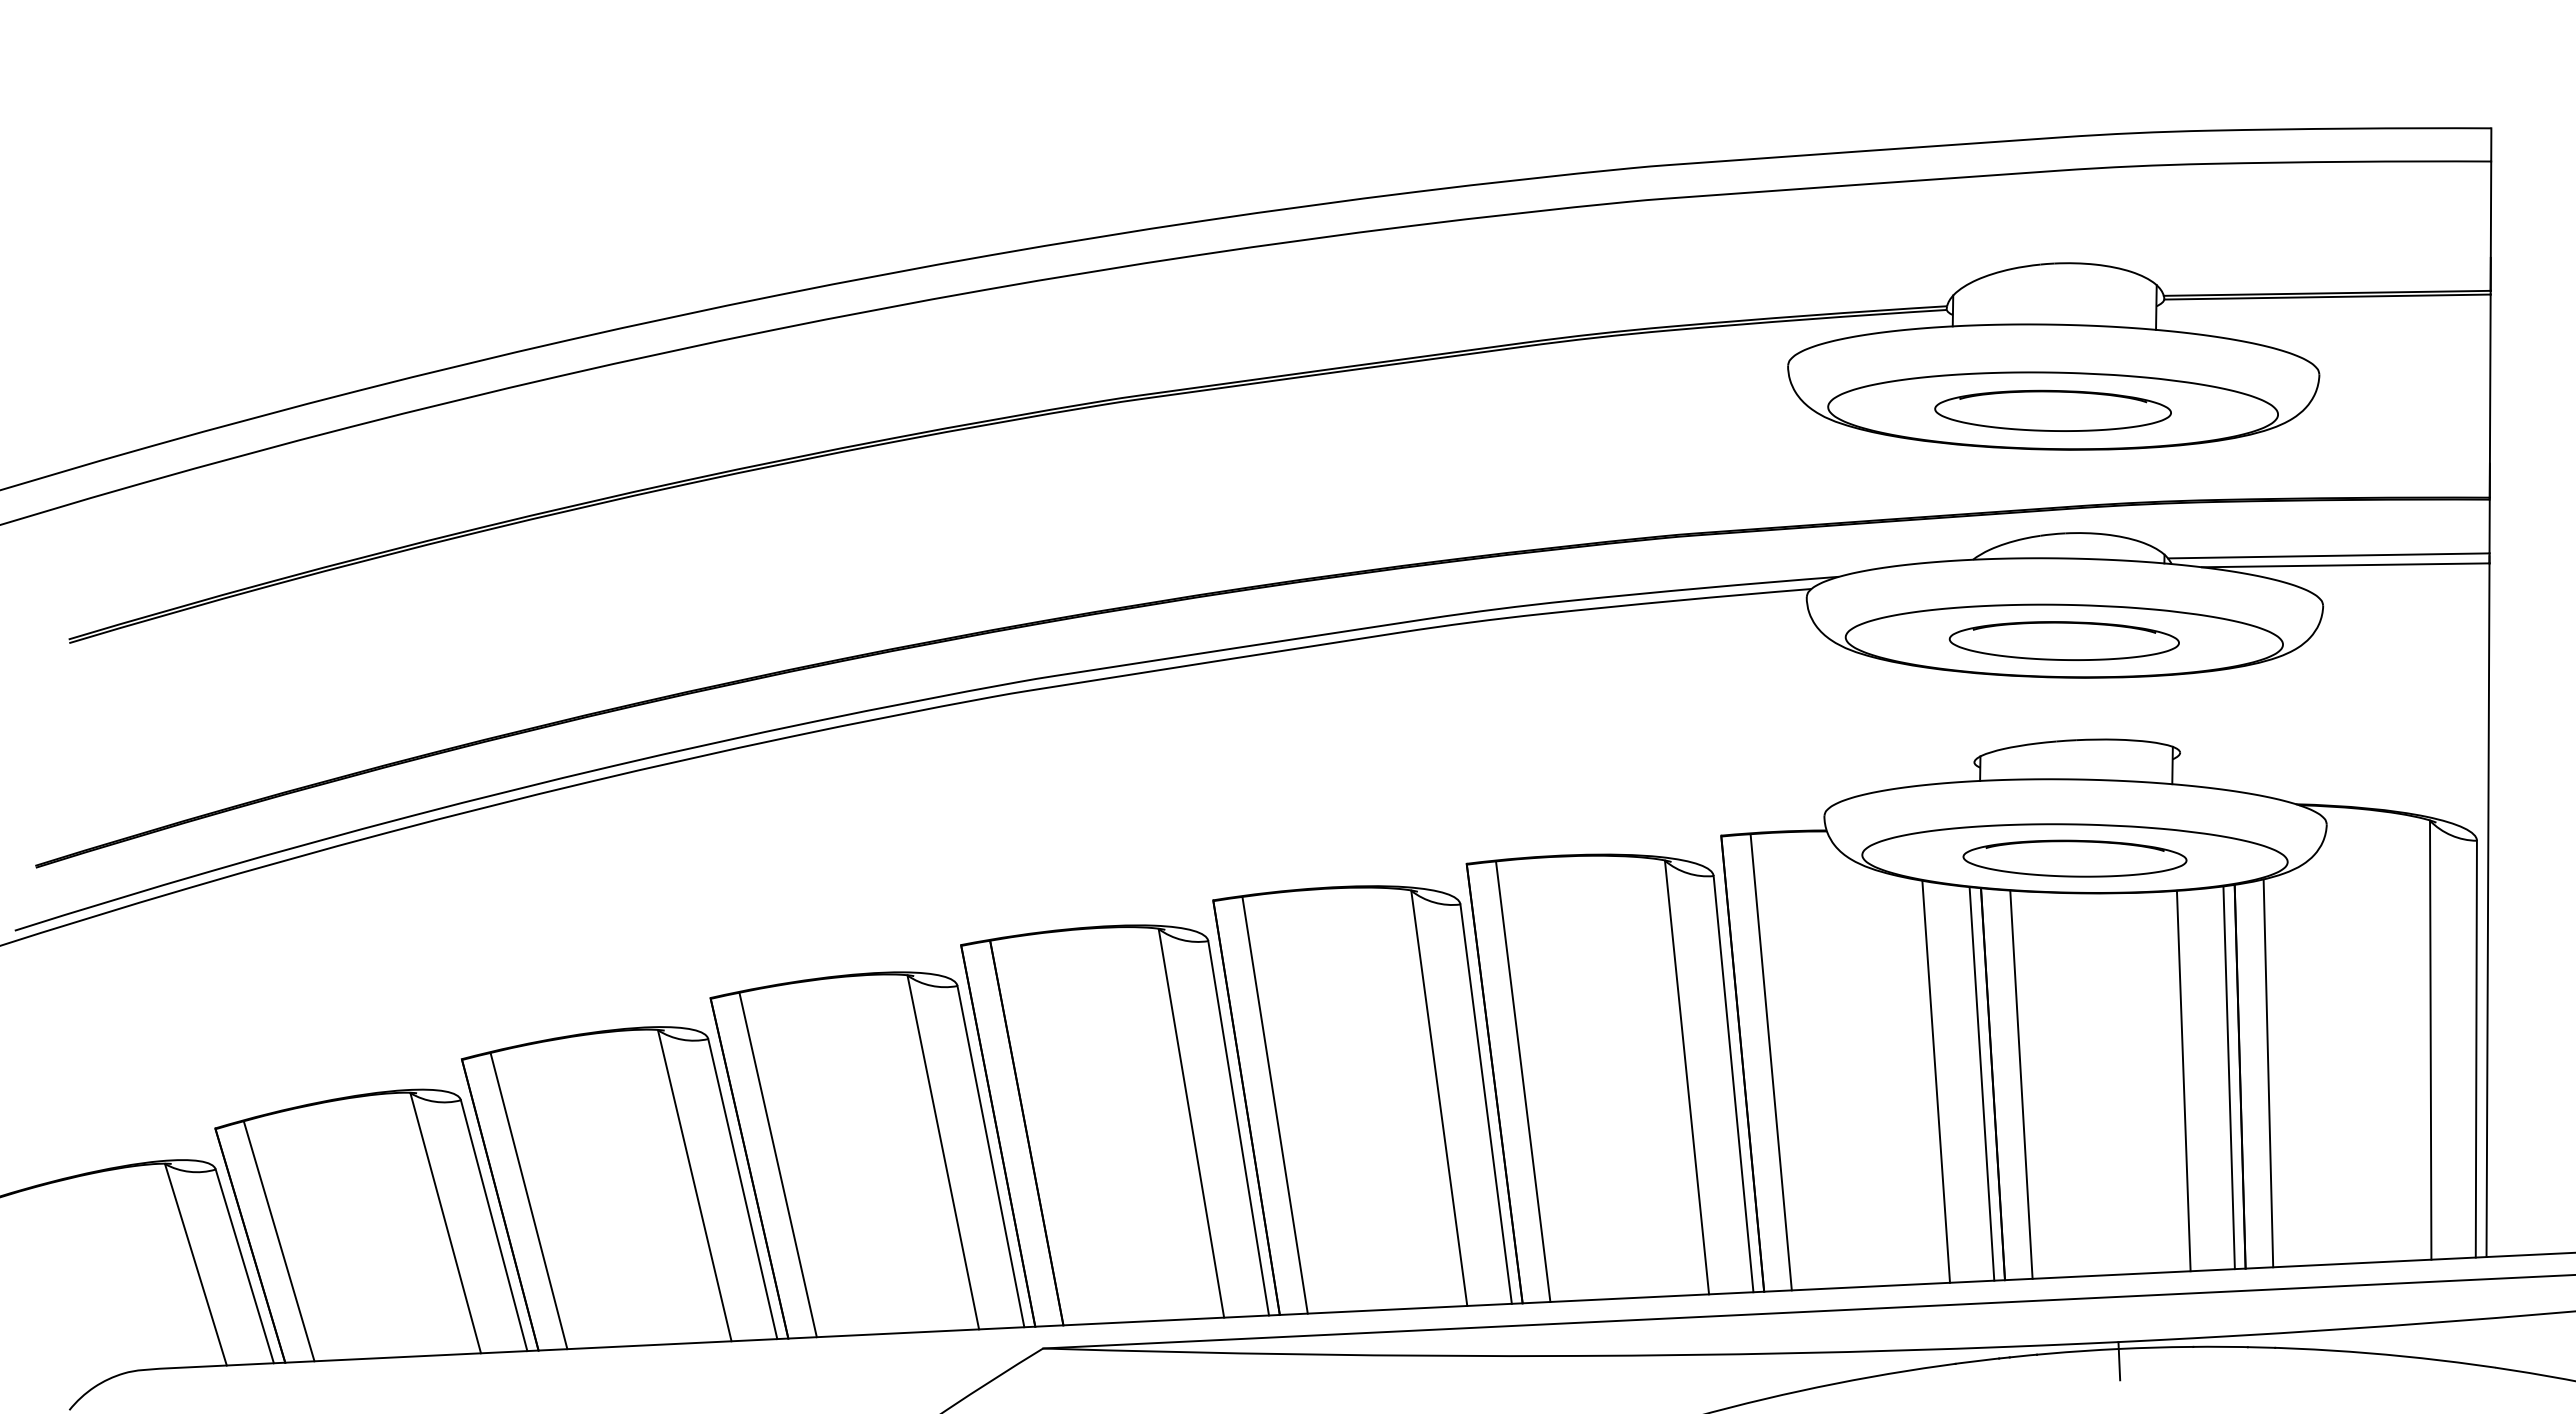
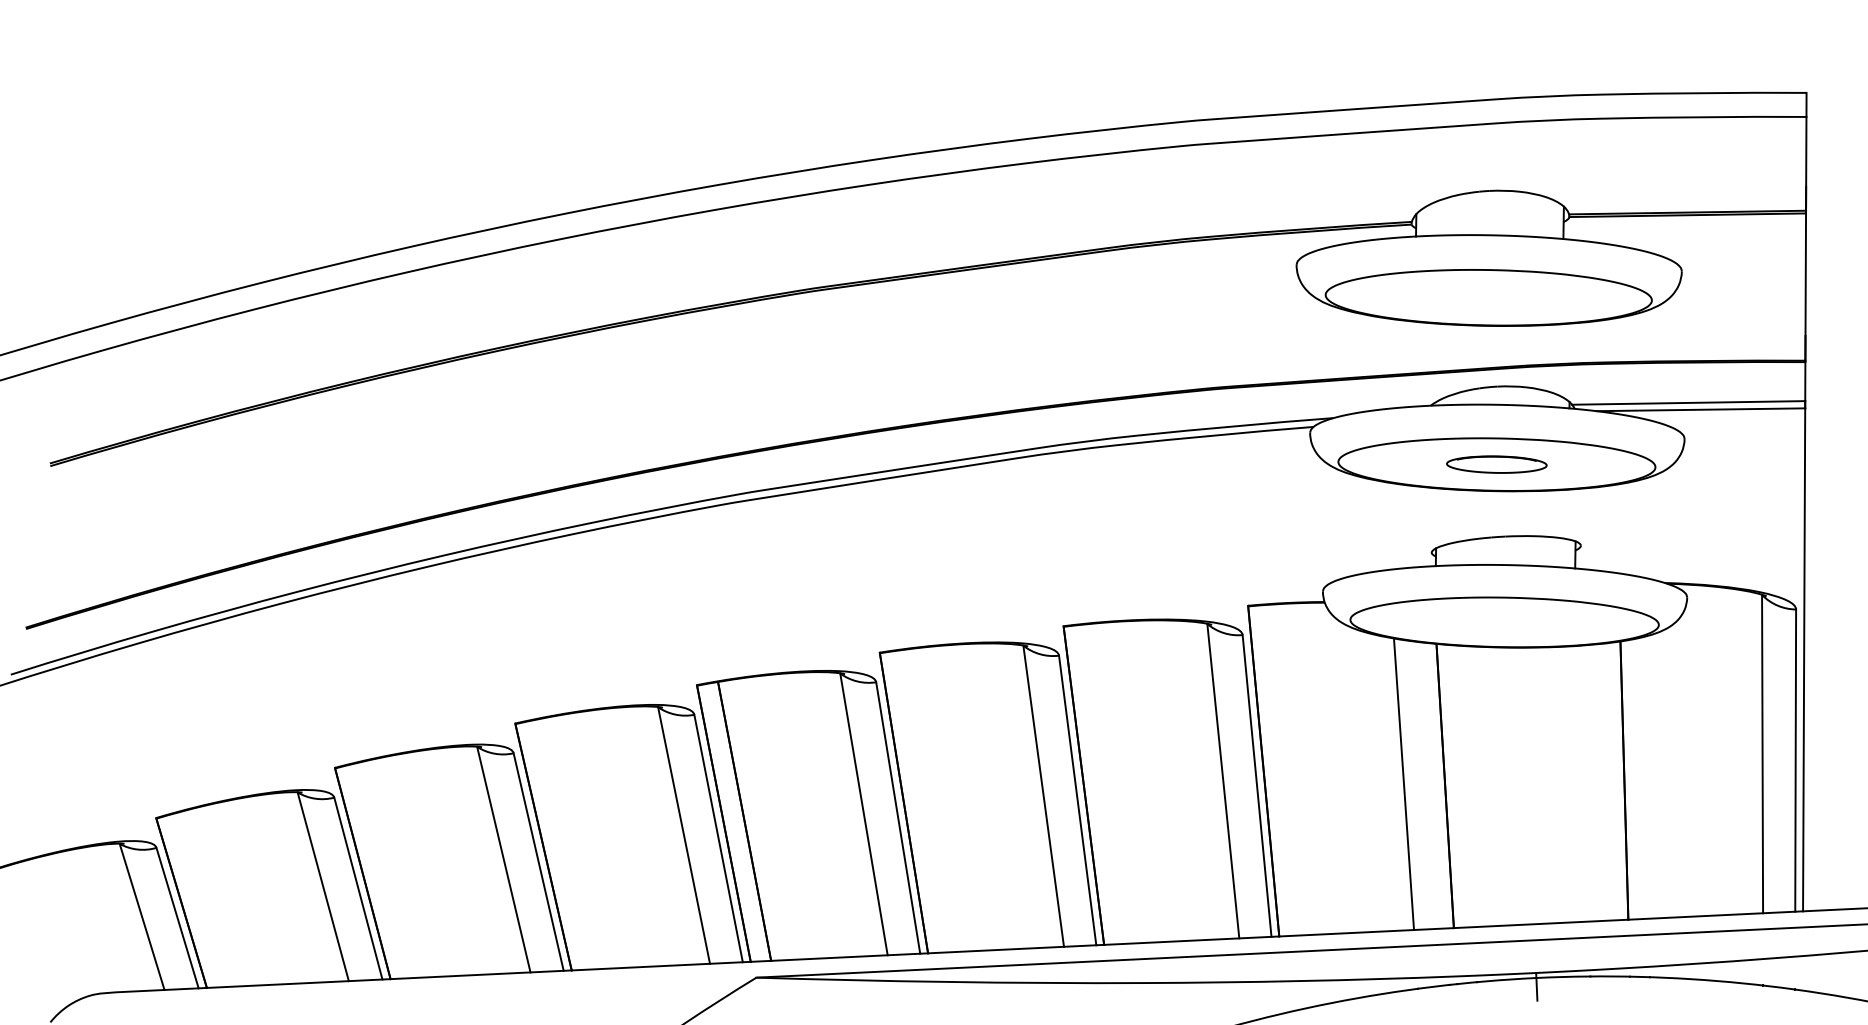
part: (2052, 410) -> (1488, 297), removed
part: (2063, 640) -> (1496, 464), size x0.6
part: (2074, 858) -> (1504, 622), removed
line: (1770, 1062) -> (1283, 770), removed
line: (2268, 1073) -> (1644, 778), removed
line: (2228, 1077) -> (1615, 781), removed
line: (2183, 1080) -> (1583, 783), removed
line: (1523, 1081) -> (1104, 784), removed
line: (1981, 1083) -> (1436, 785), removed
line: (2021, 1084) -> (1465, 786), removed
line: (1274, 1104) -> (924, 800), removed
line: (777, 1164) -> (563, 844), removed
line: (528, 1200) -> (383, 870), removed
line: (278, 1241) -> (202, 900), removed

